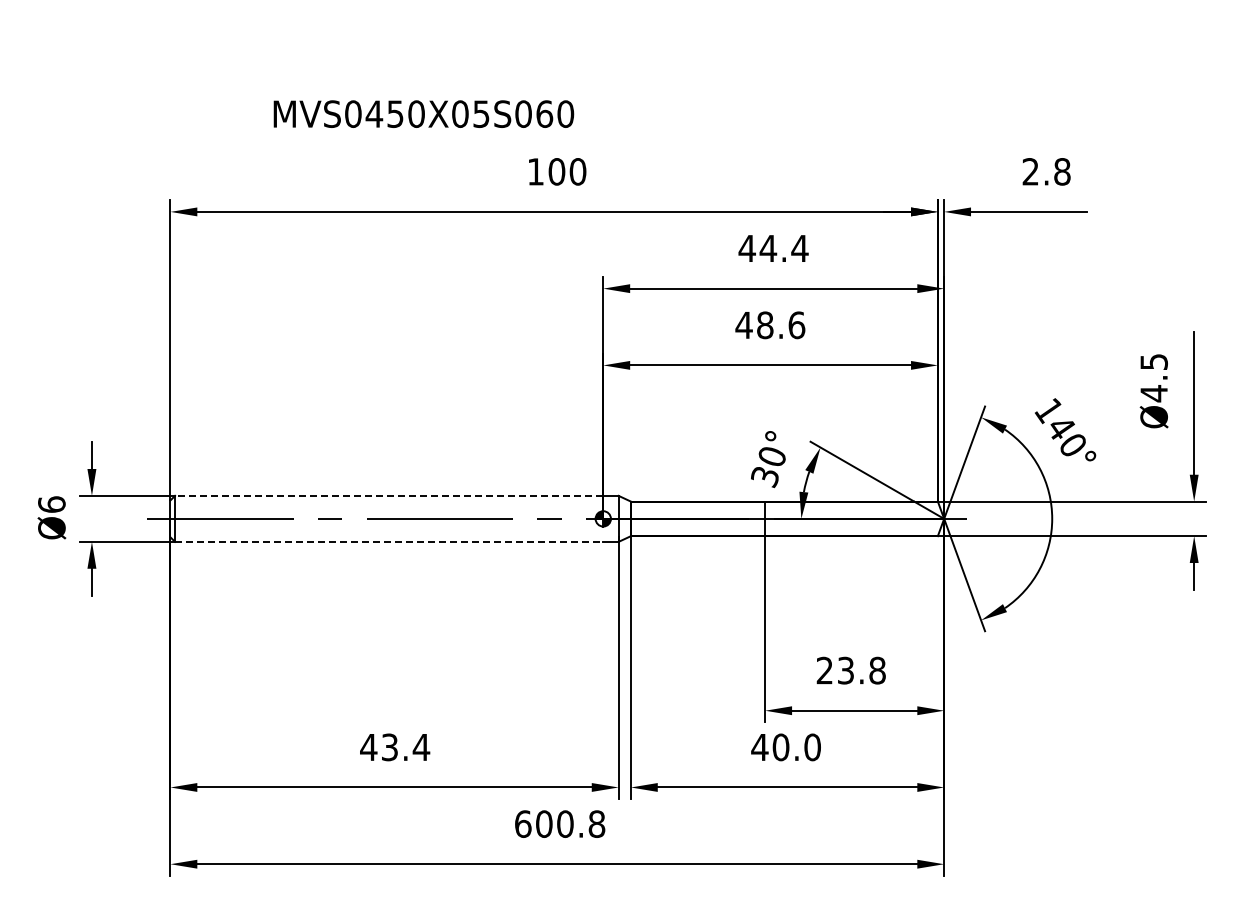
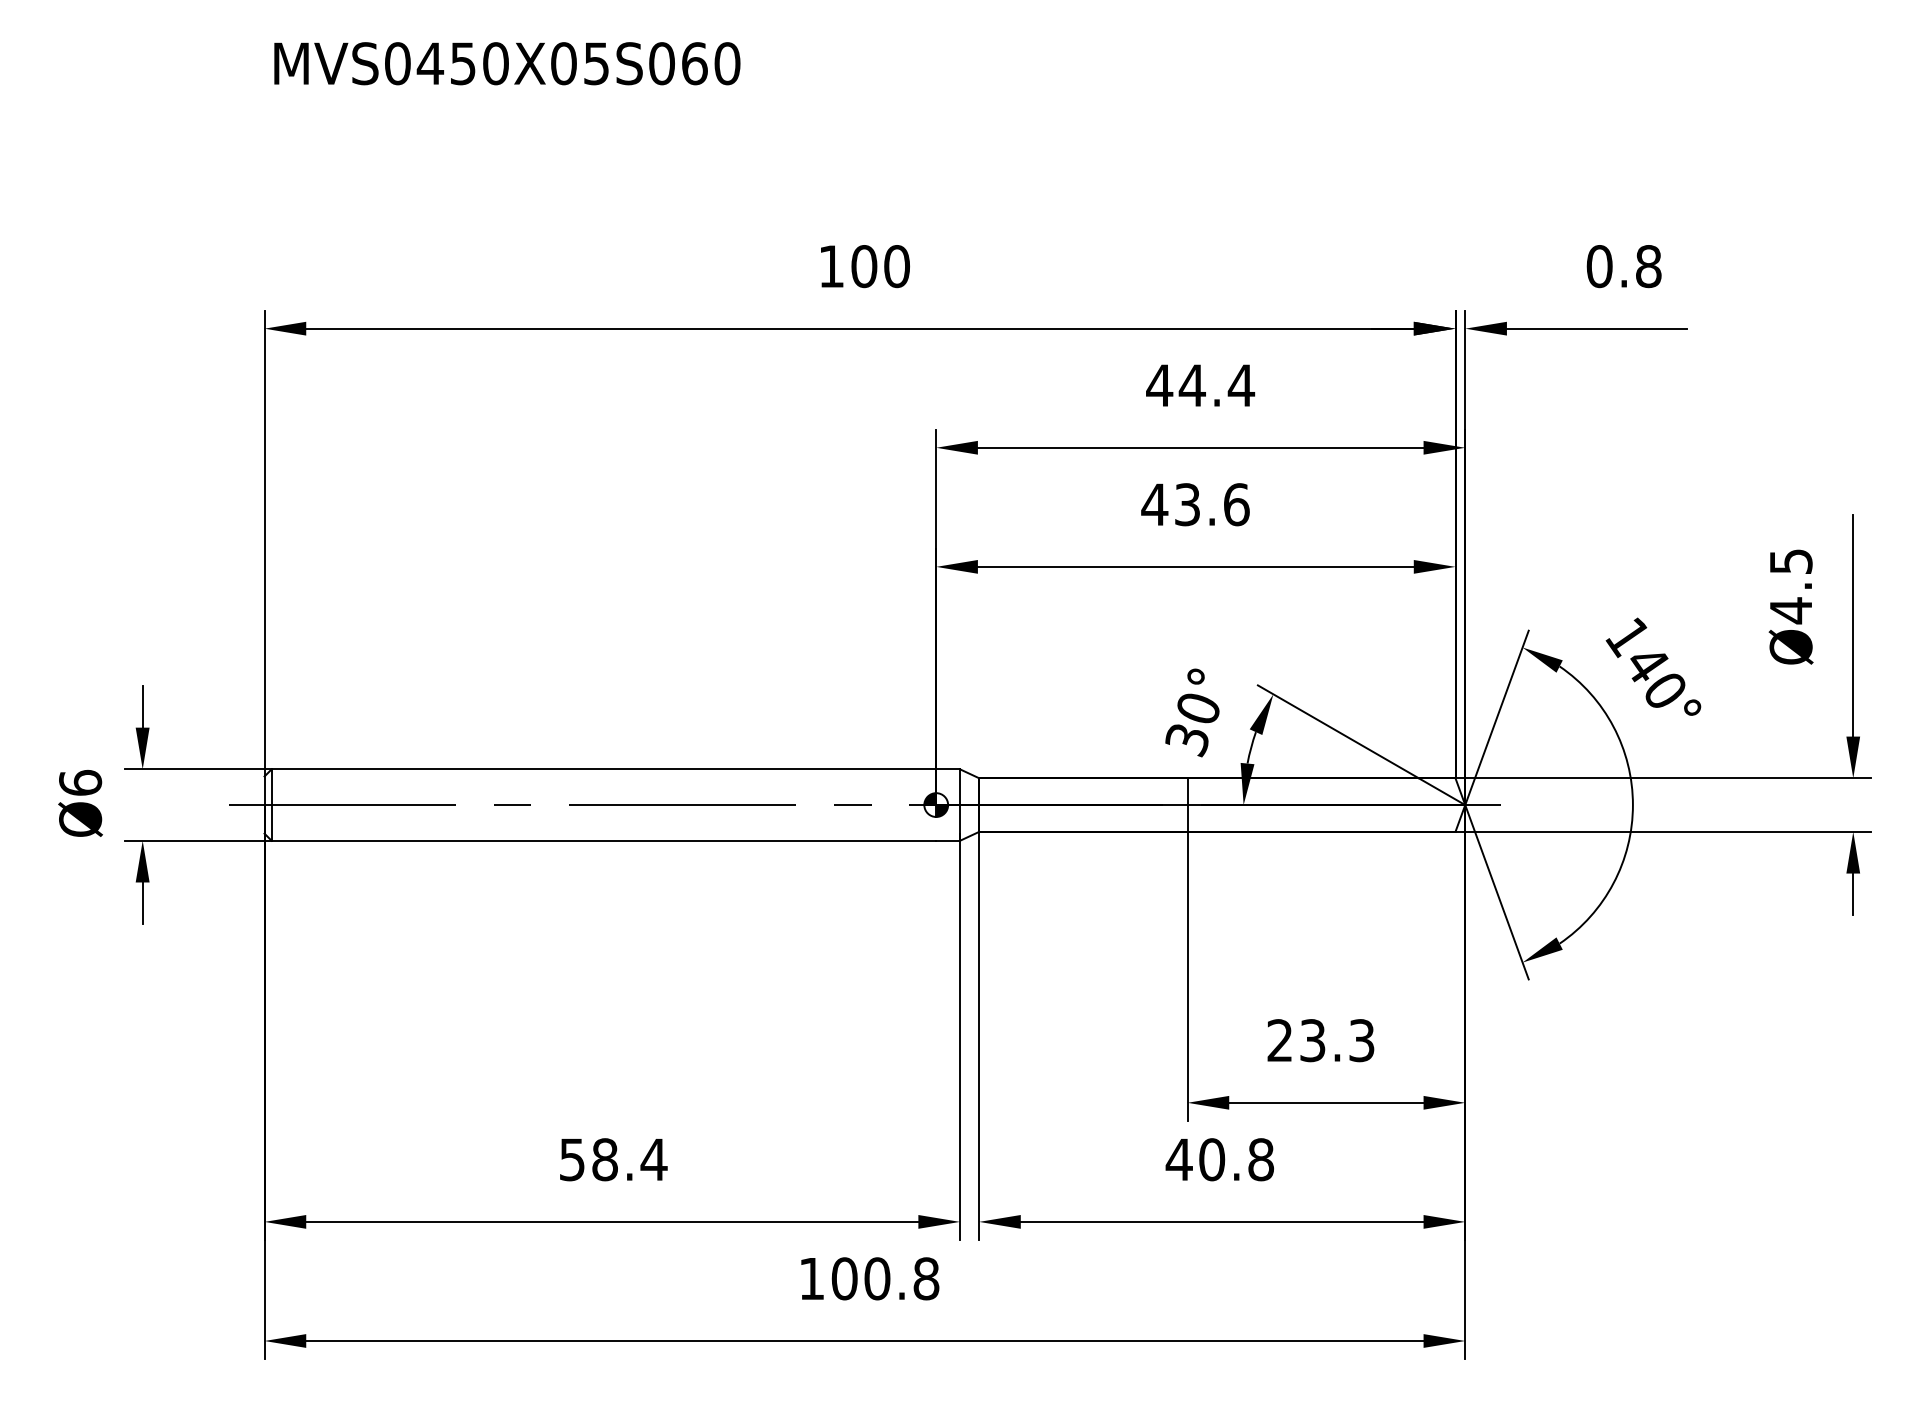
text: (423, 113) -> (506, 62), moved
text: (1030, 171) -> (1599, 265), 2.8 -> 0.8
text: (765, 325) -> (1187, 504), 48.6 -> 43.6
line: (388, 495) -> (602, 768), dashed -> solid
line: (389, 541) -> (604, 840), dashed -> solid
text: (877, 670) -> (1361, 1040), 23.8 -> 23.3
text: (379, 747) -> (588, 1159), 43.4 -> 58.4
text: (812, 747) -> (1260, 1159), 40.0 -> 40.8
text: (523, 823) -> (812, 1277), 600.8 -> 100.8

